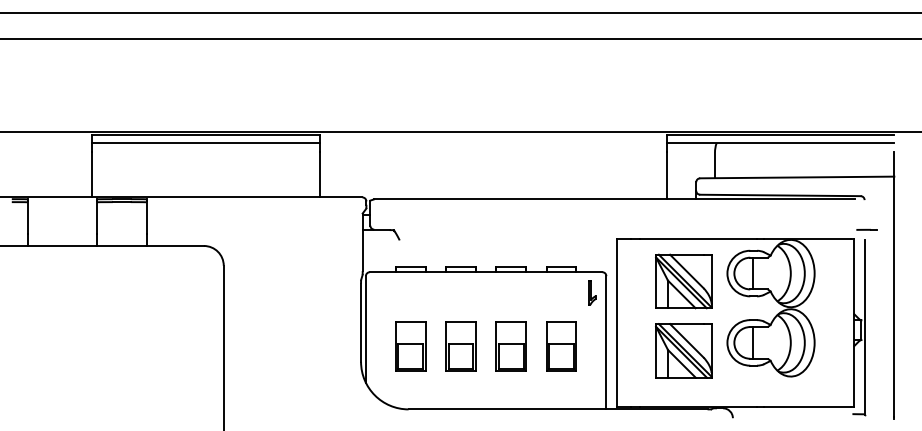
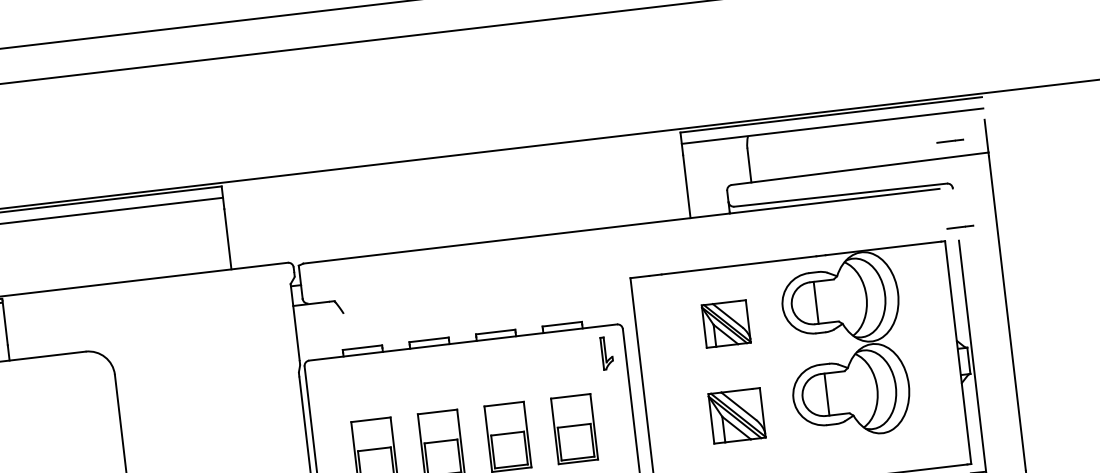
line: (866, 164) -> (949, 140), added
part: (683, 281) -> (725, 324), size x0.6
part: (683, 350) -> (736, 415), size x0.7

